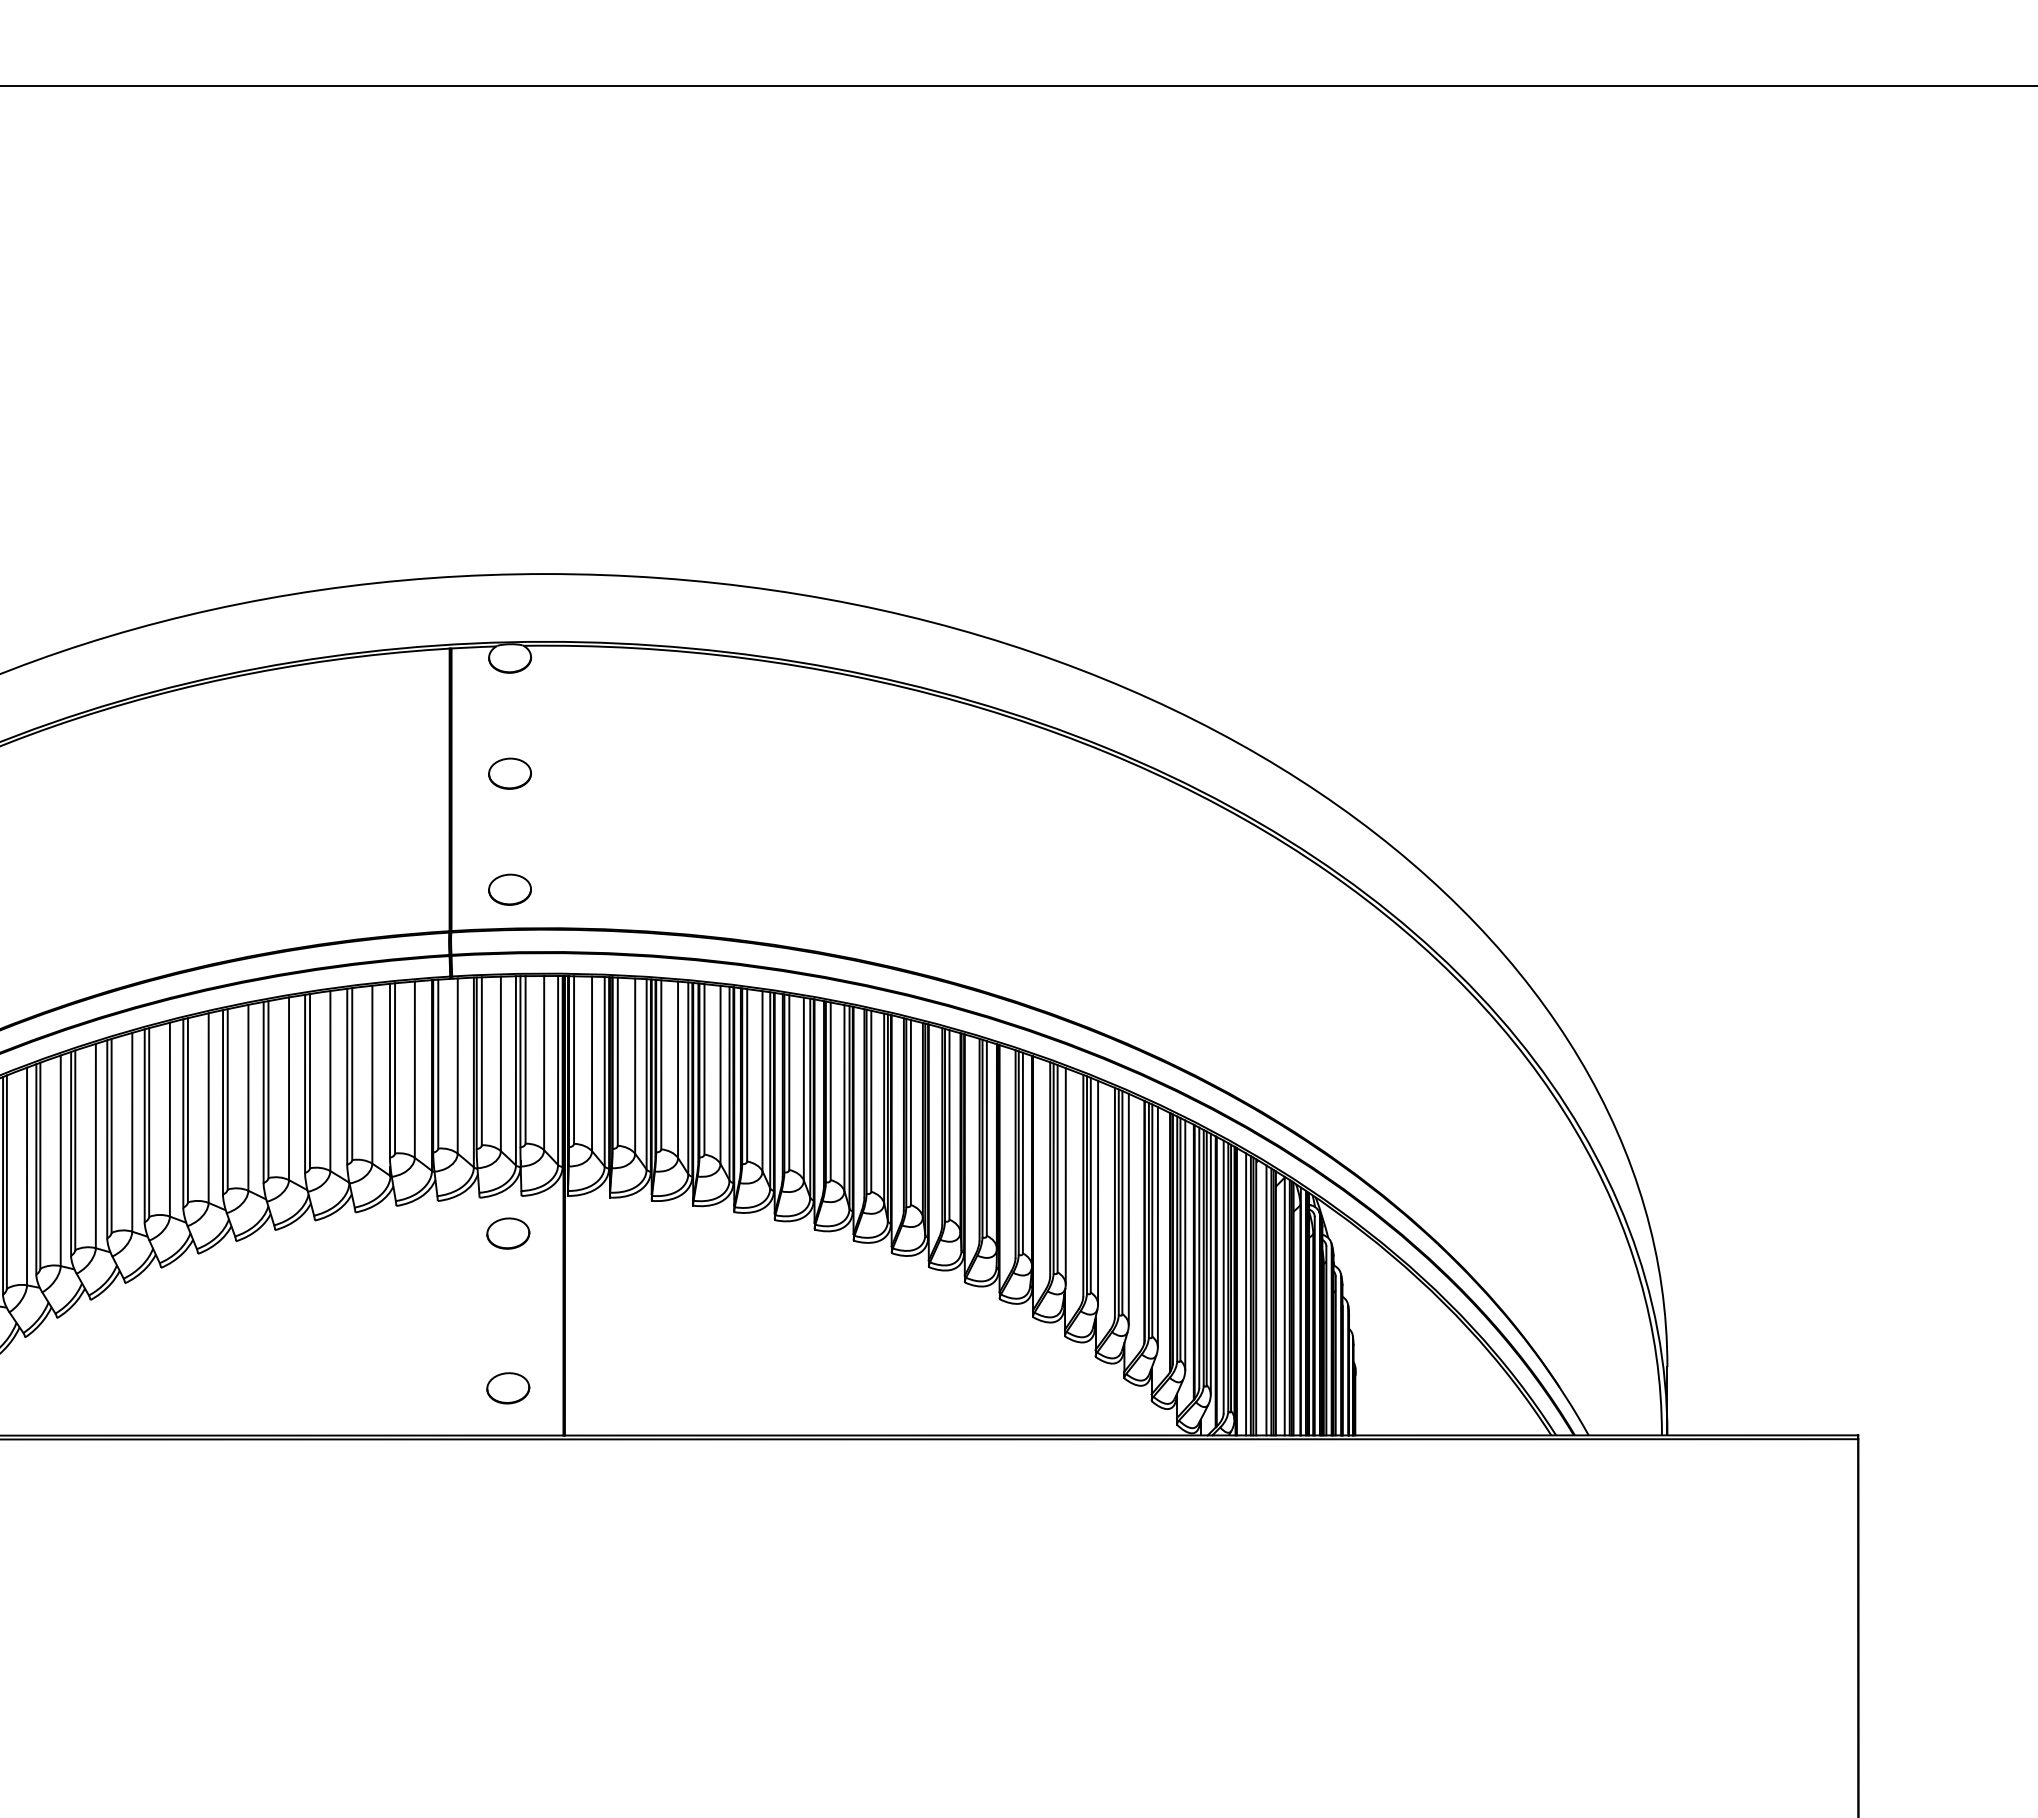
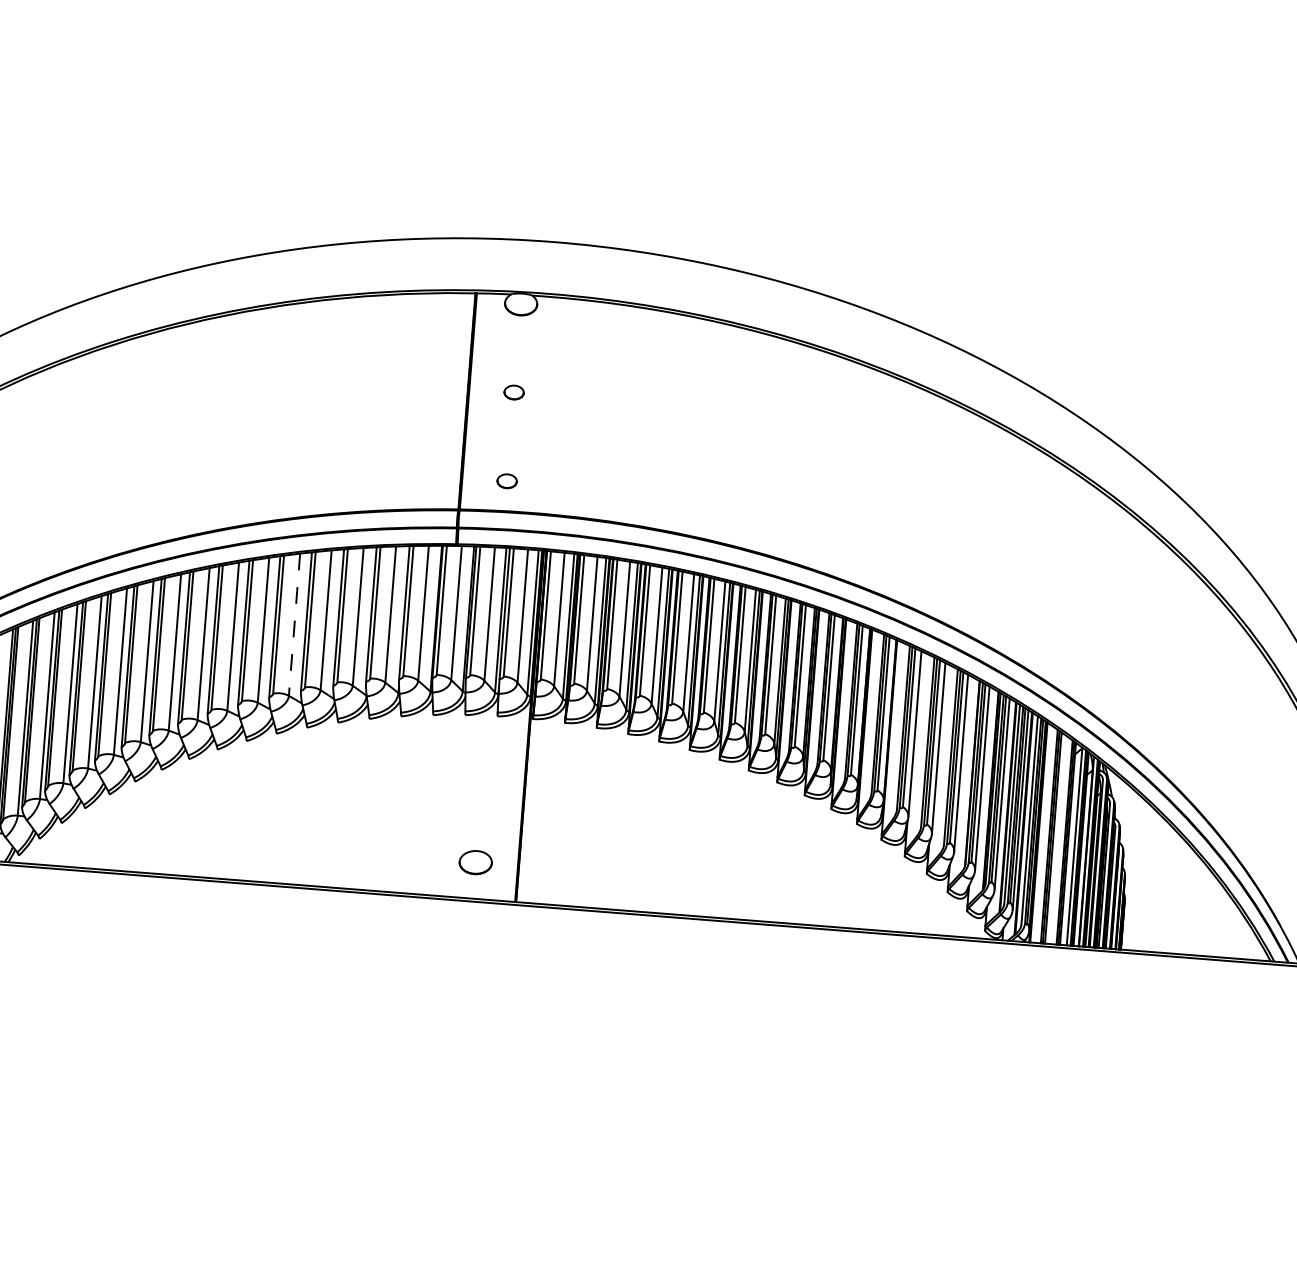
part: (509, 773) -> (513, 392), size x0.6
part: (509, 889) -> (506, 481), size x0.6
line: (248, 1097) -> (294, 624), solid -> dashed
part: (508, 1233) -> (485, 744), removed
line: (1246, 1294) -> (1046, 835), removed
line: (1266, 1300) -> (1060, 841), removed

